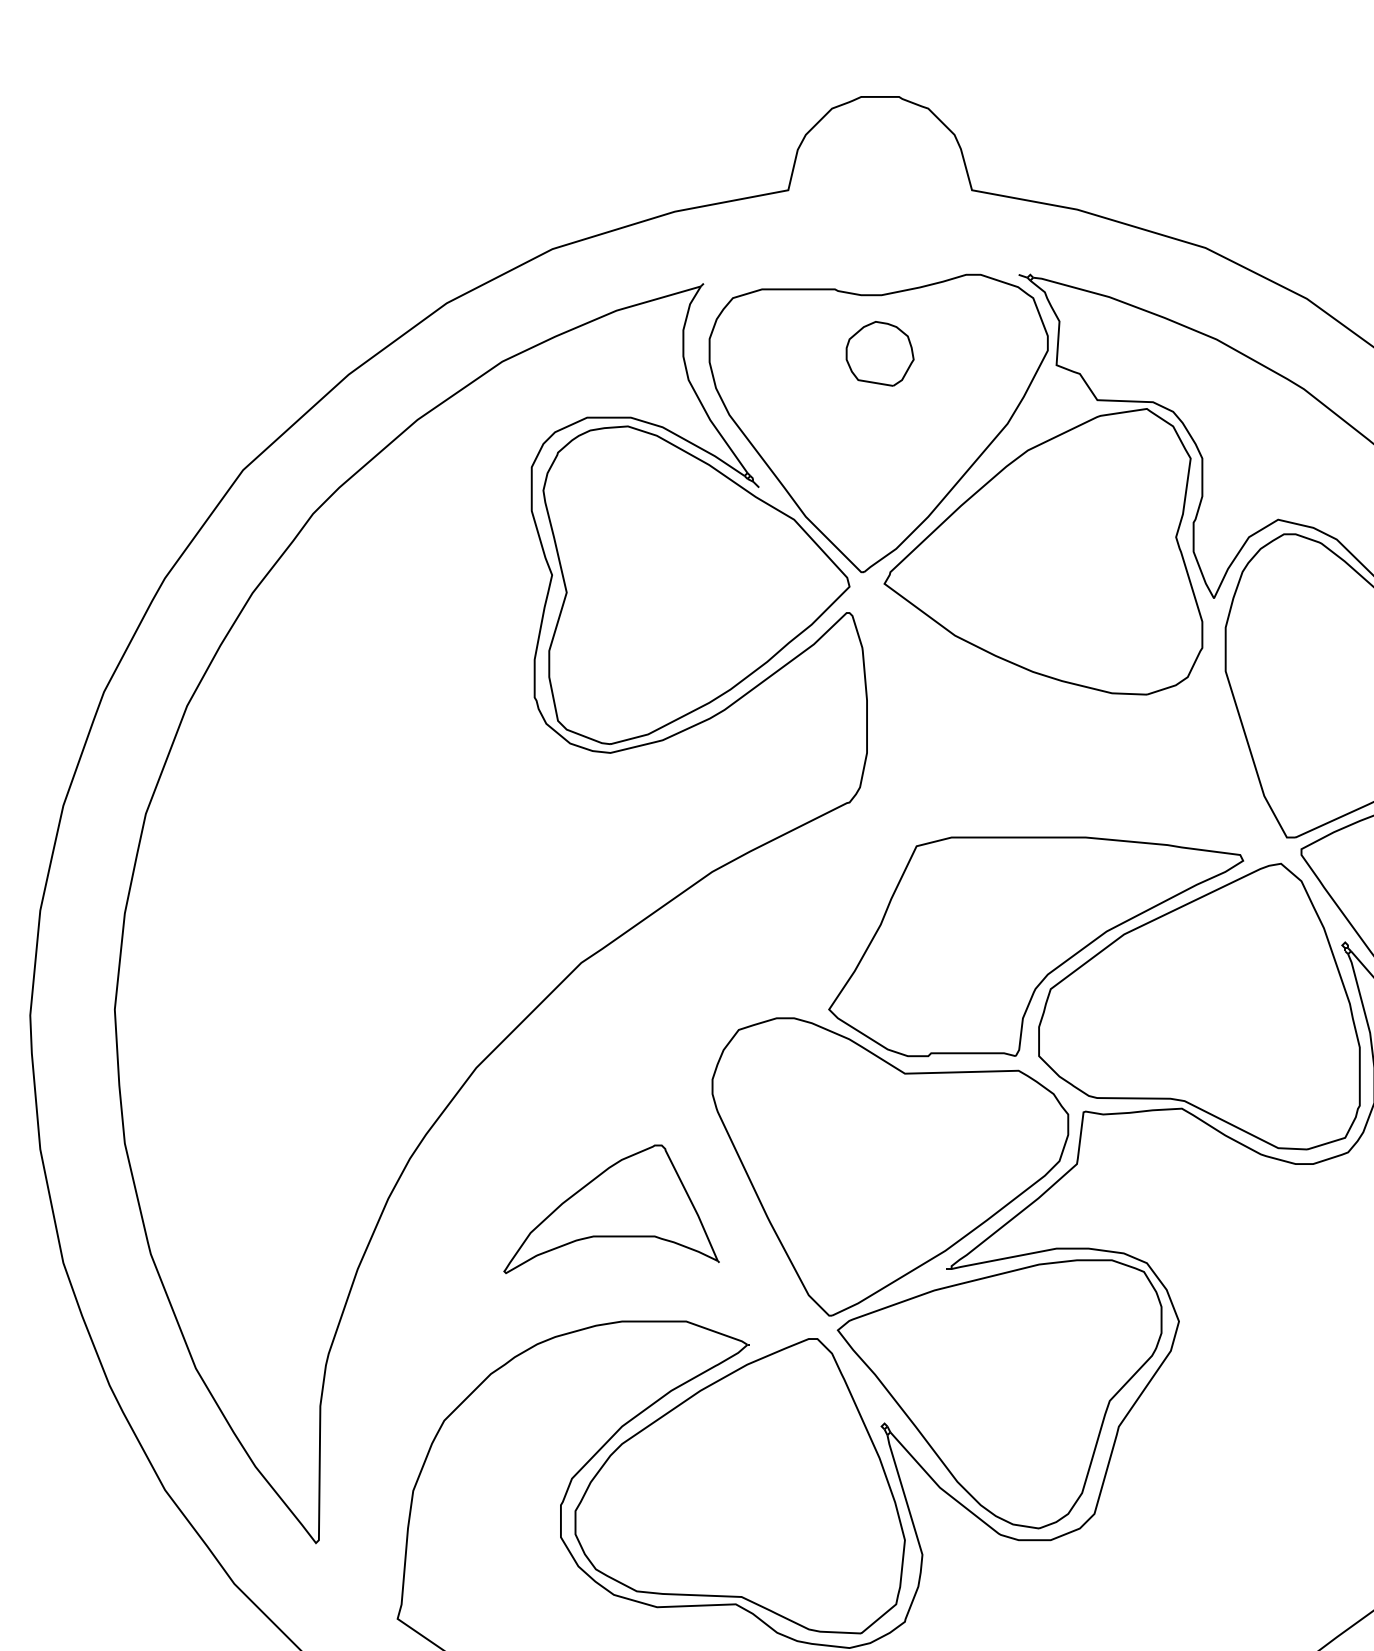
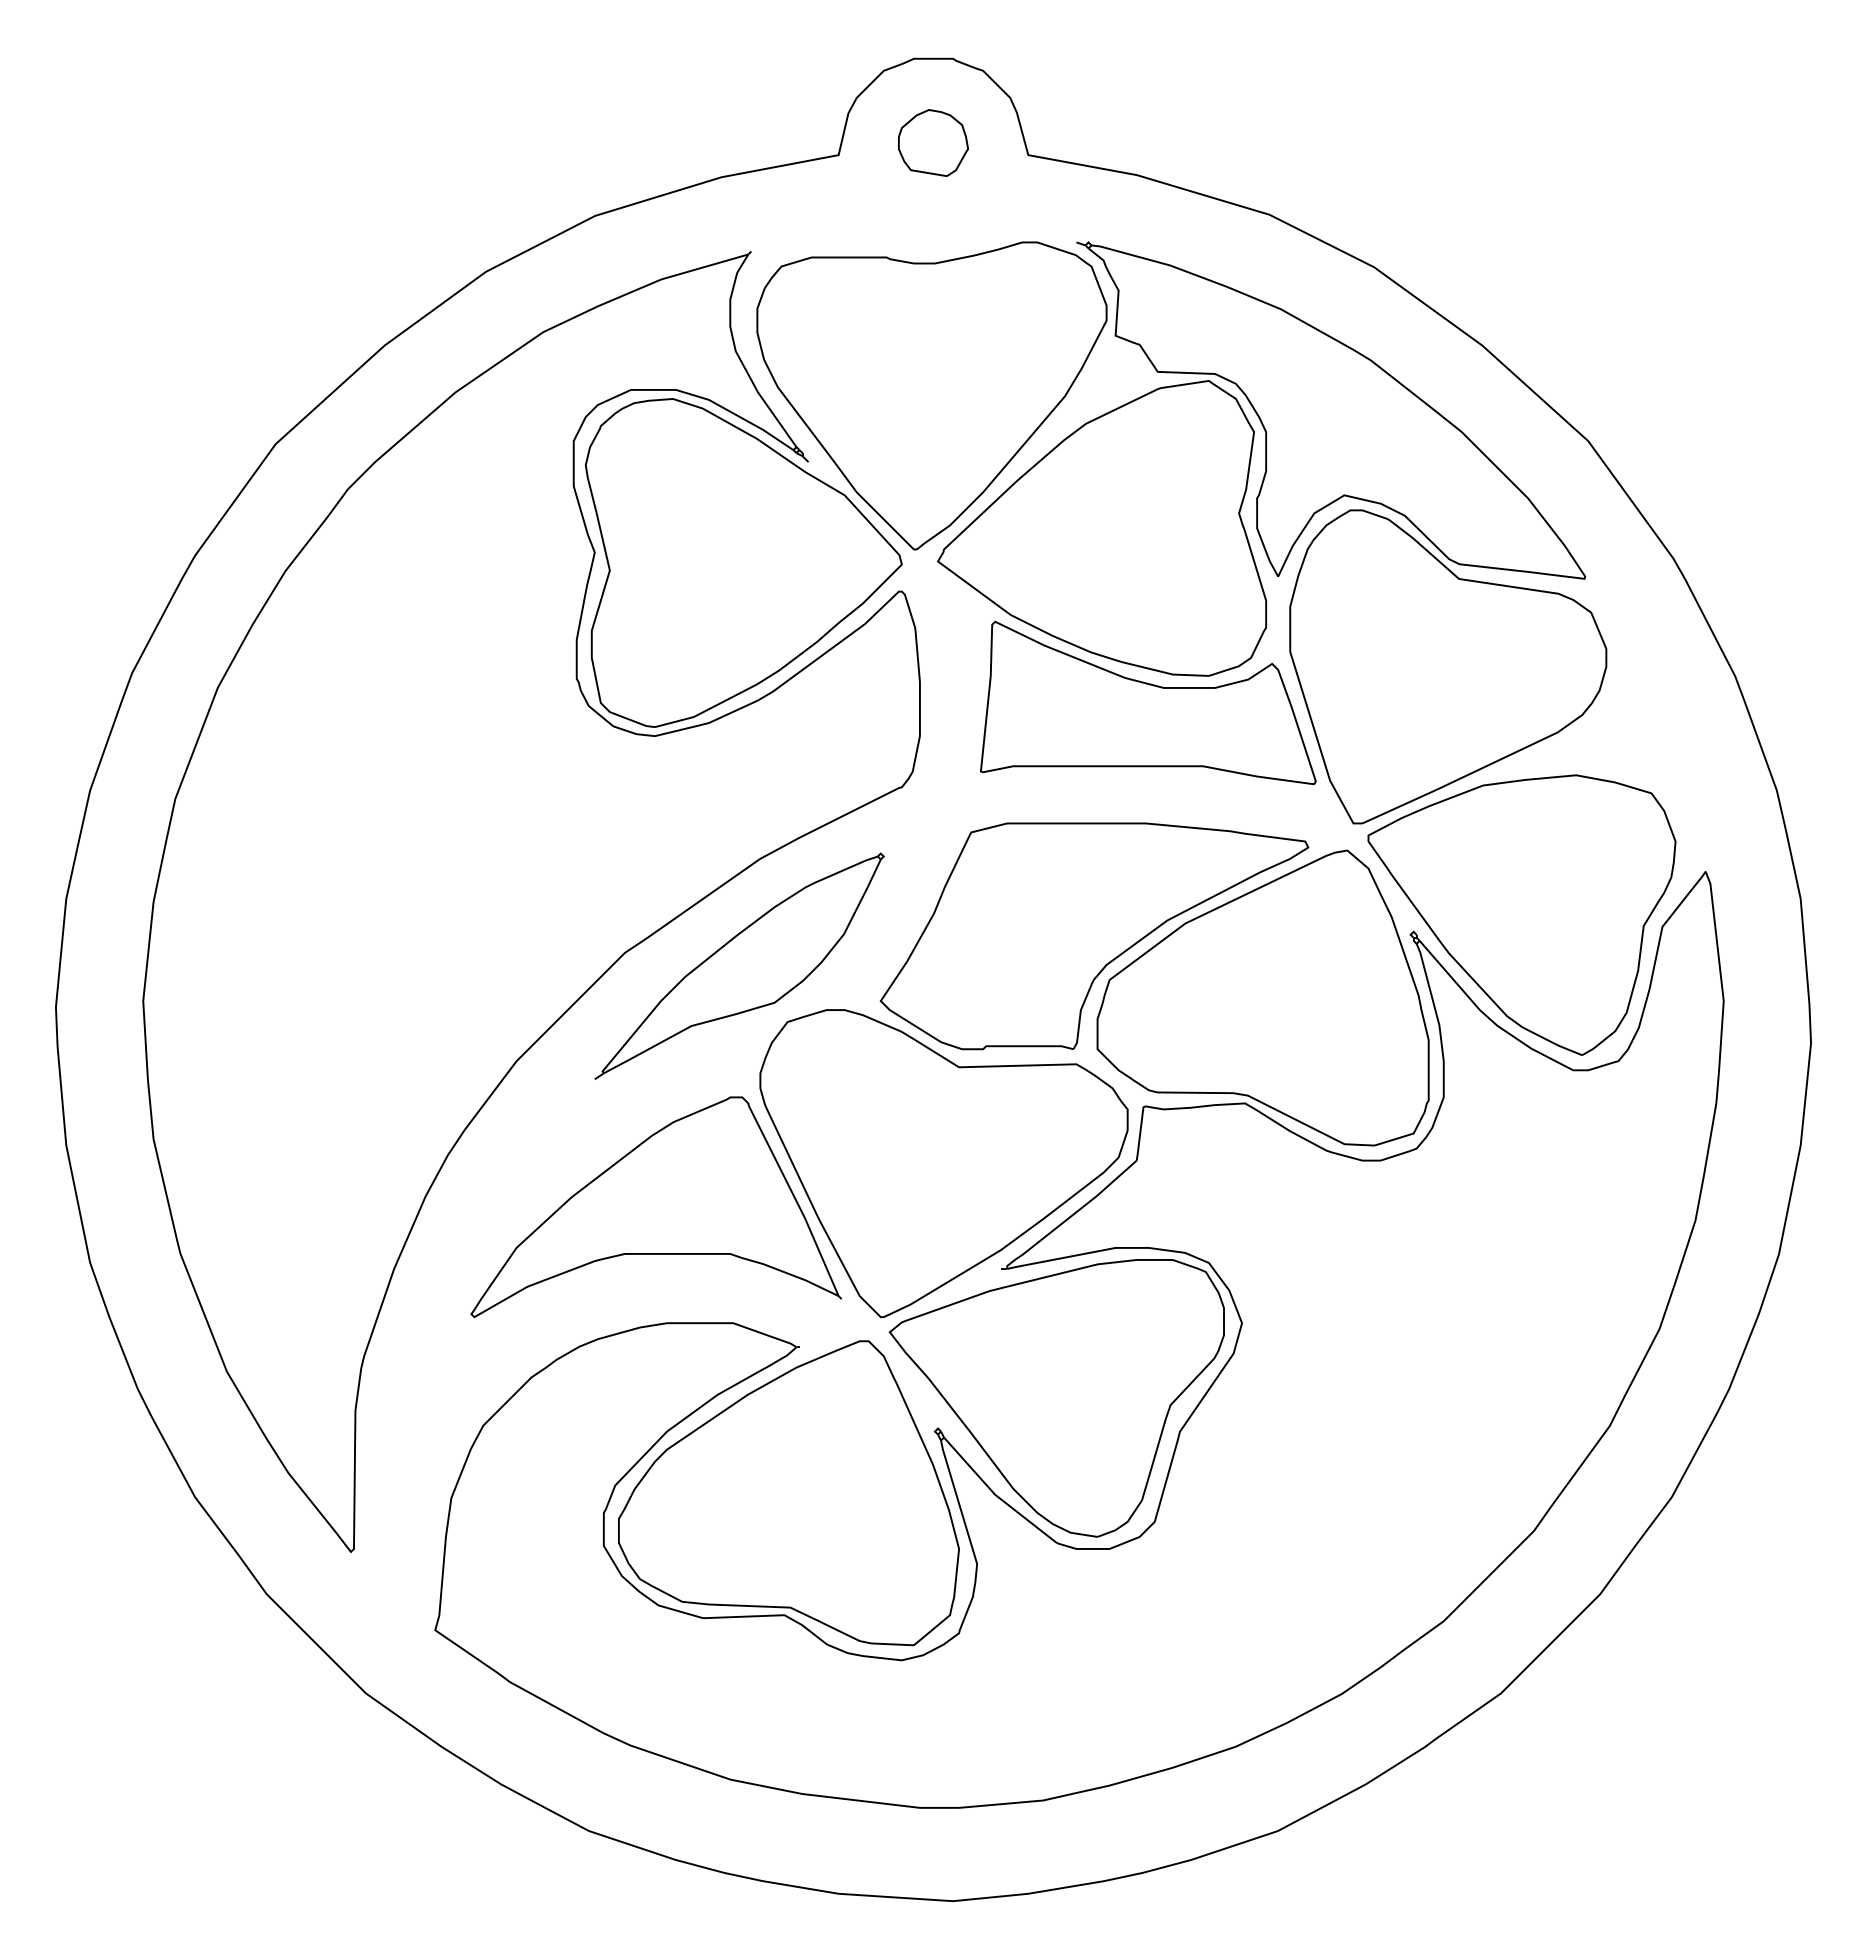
part: (880, 353) -> (933, 142), moved
part: (1088, 720) -> (1148, 702), added
part: (692, 975) -> (739, 965), added
part: (611, 1209) -> (656, 1207), size x1.67

